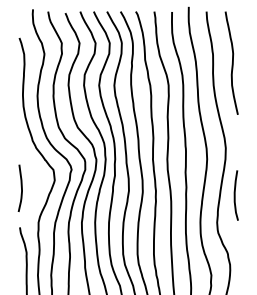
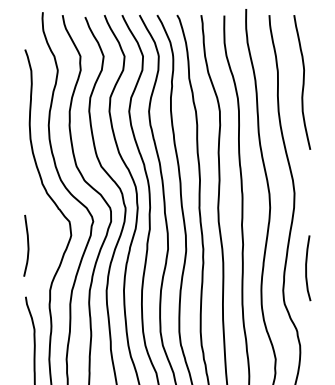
curve: (235, 195) -> (307, 268), moved

